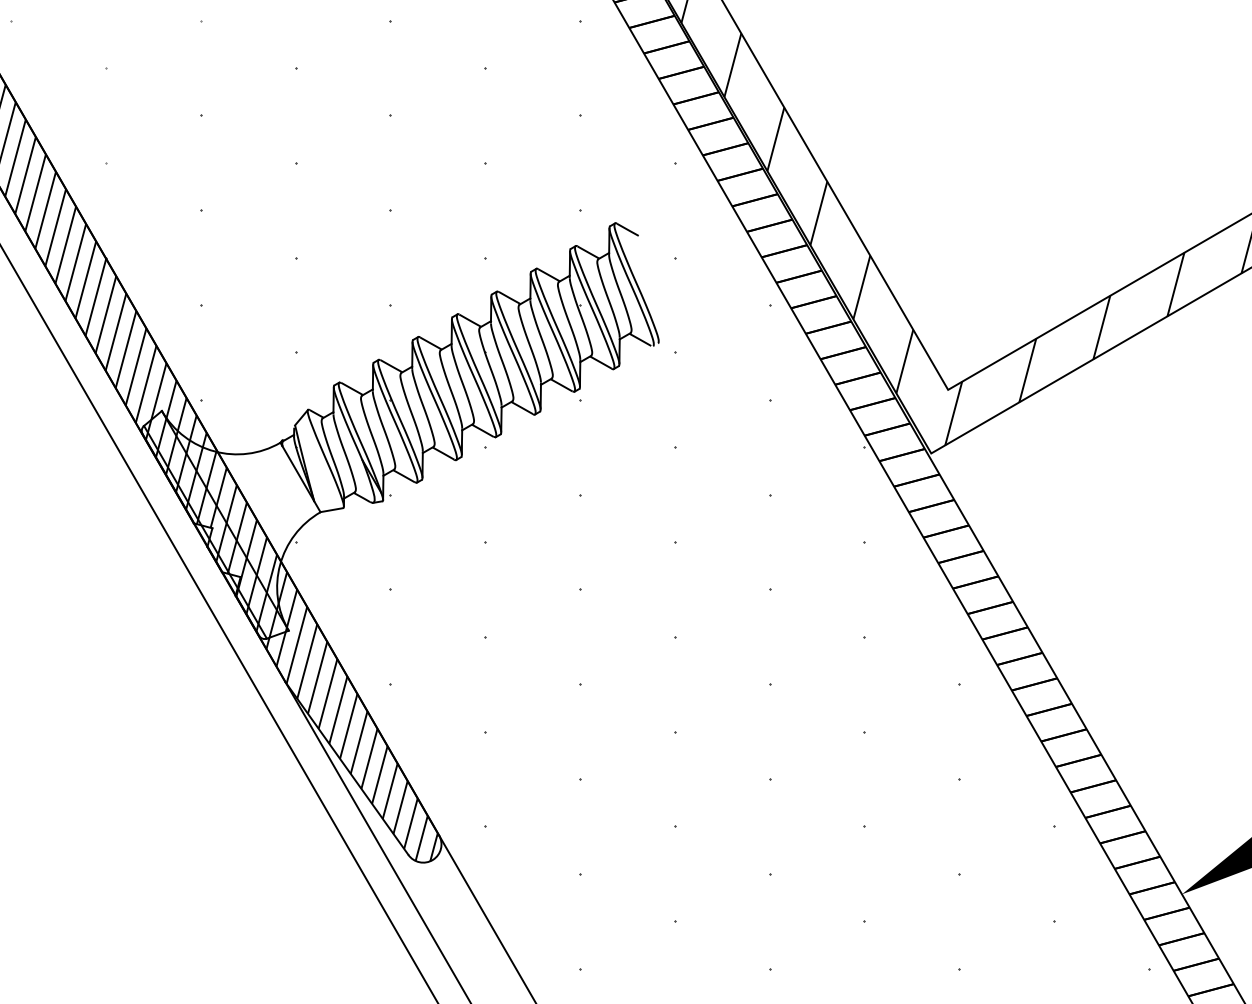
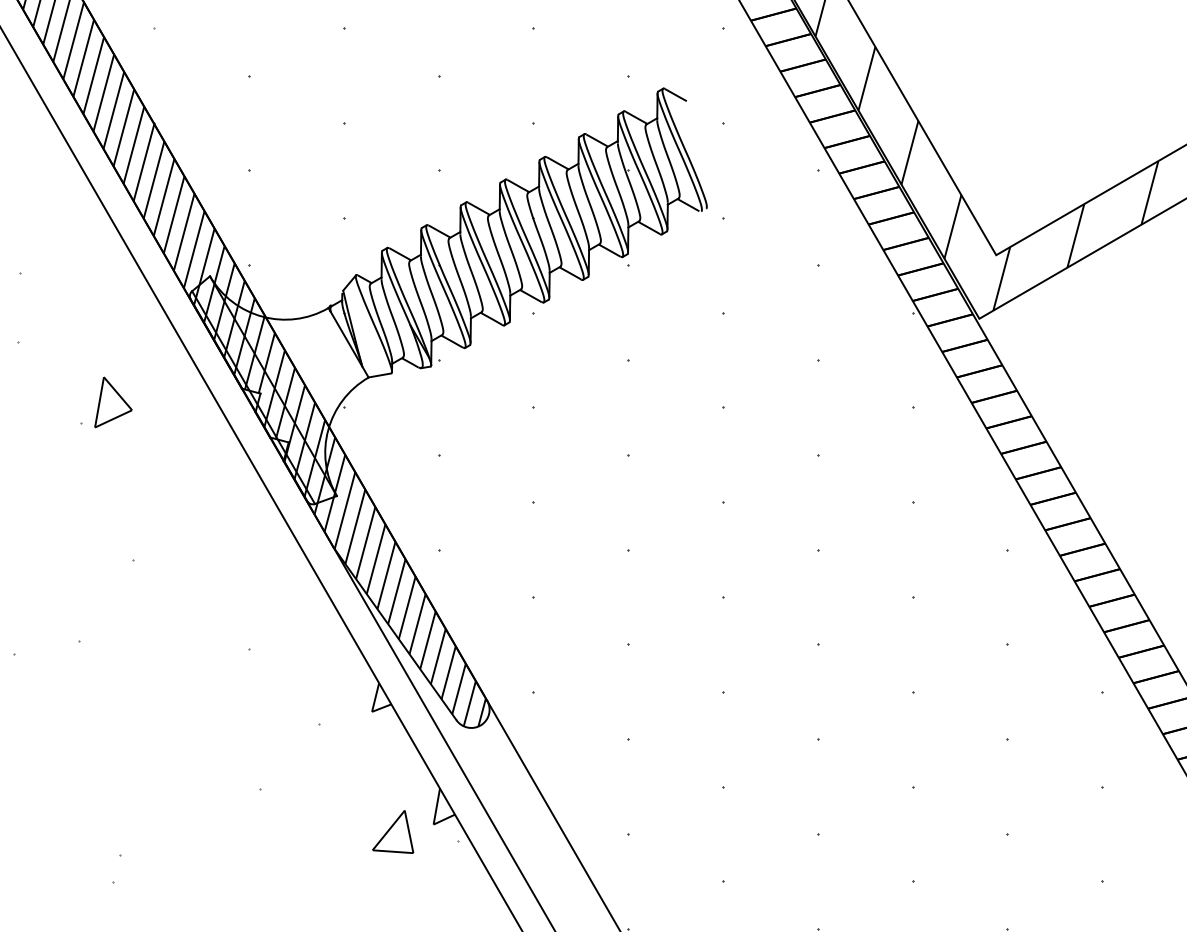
hatch: (219, 750) -> (267, 615), added

